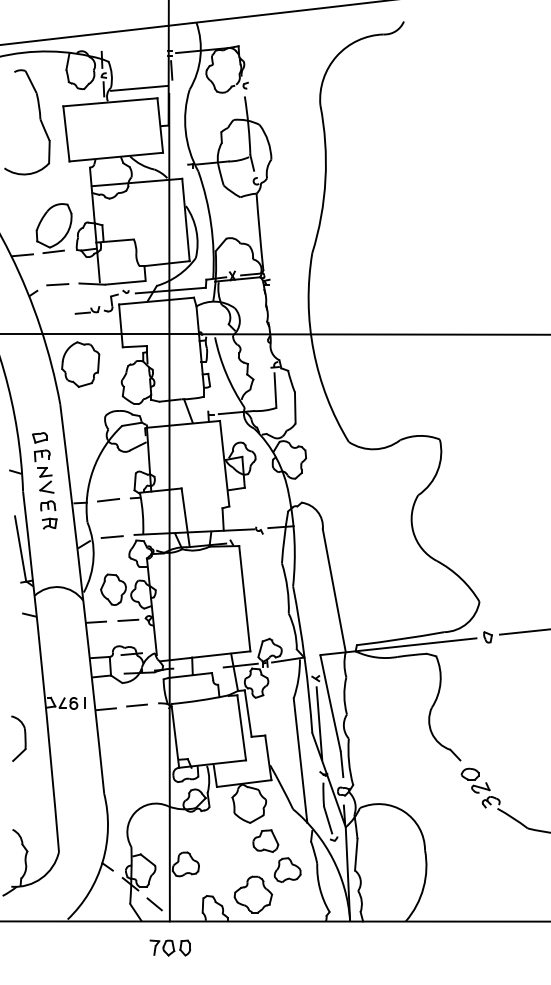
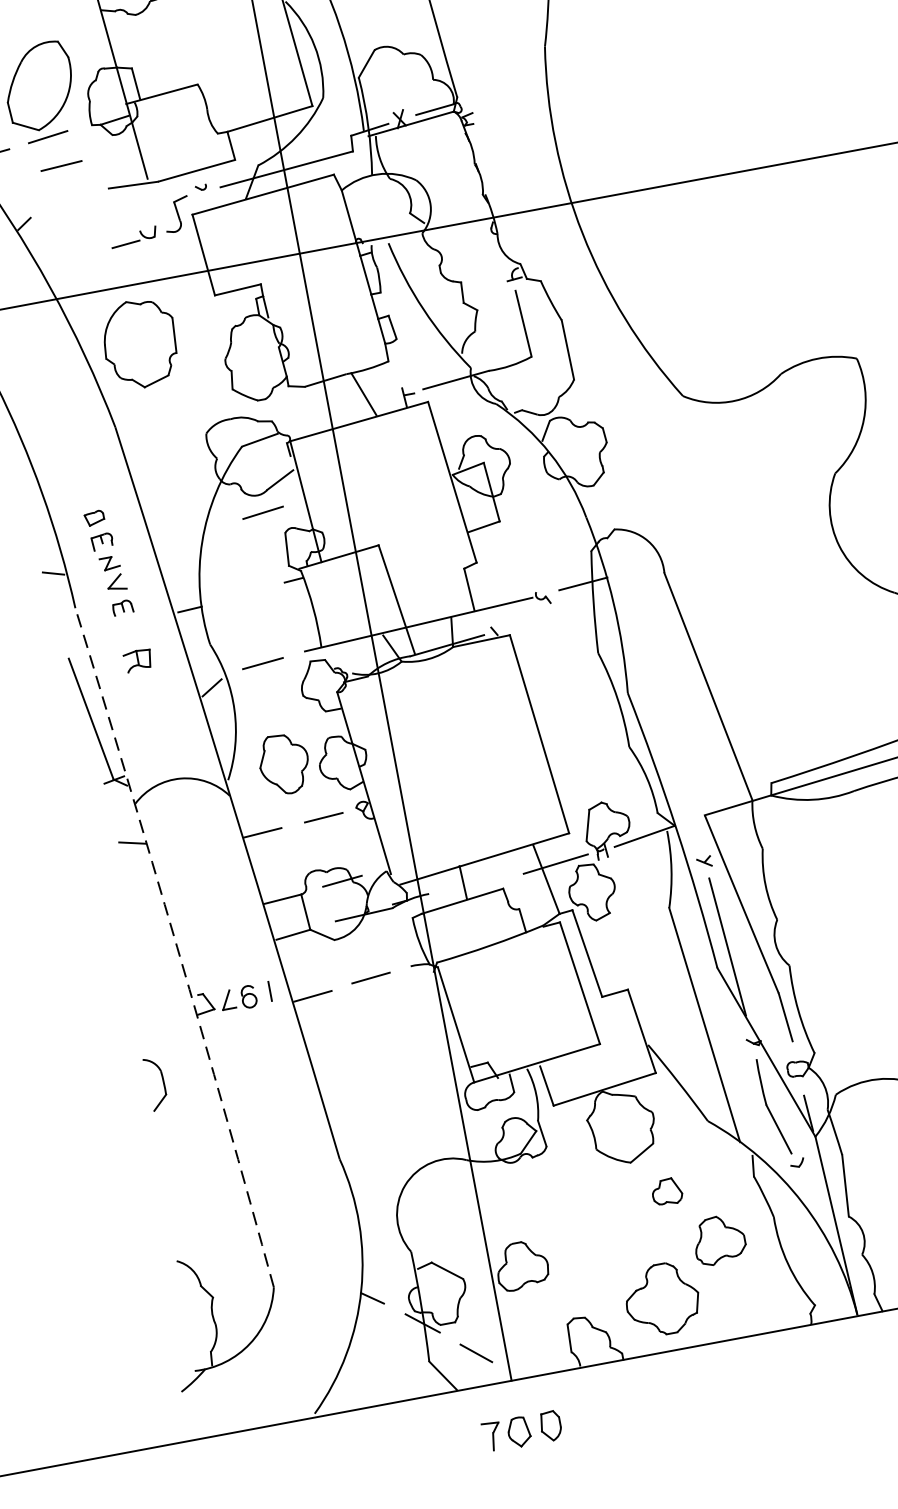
line: (57, 284) -> (60, 165), moved
part: (44, 471) -> (109, 562), size x0.7
line: (108, 500) -> (263, 513), moved
arc: (42, 671) -> (177, 946), solid -> dashed
part: (18, 738) -> (155, 1083), size x0.6
part: (265, 840) -> (666, 1190), size x0.6

